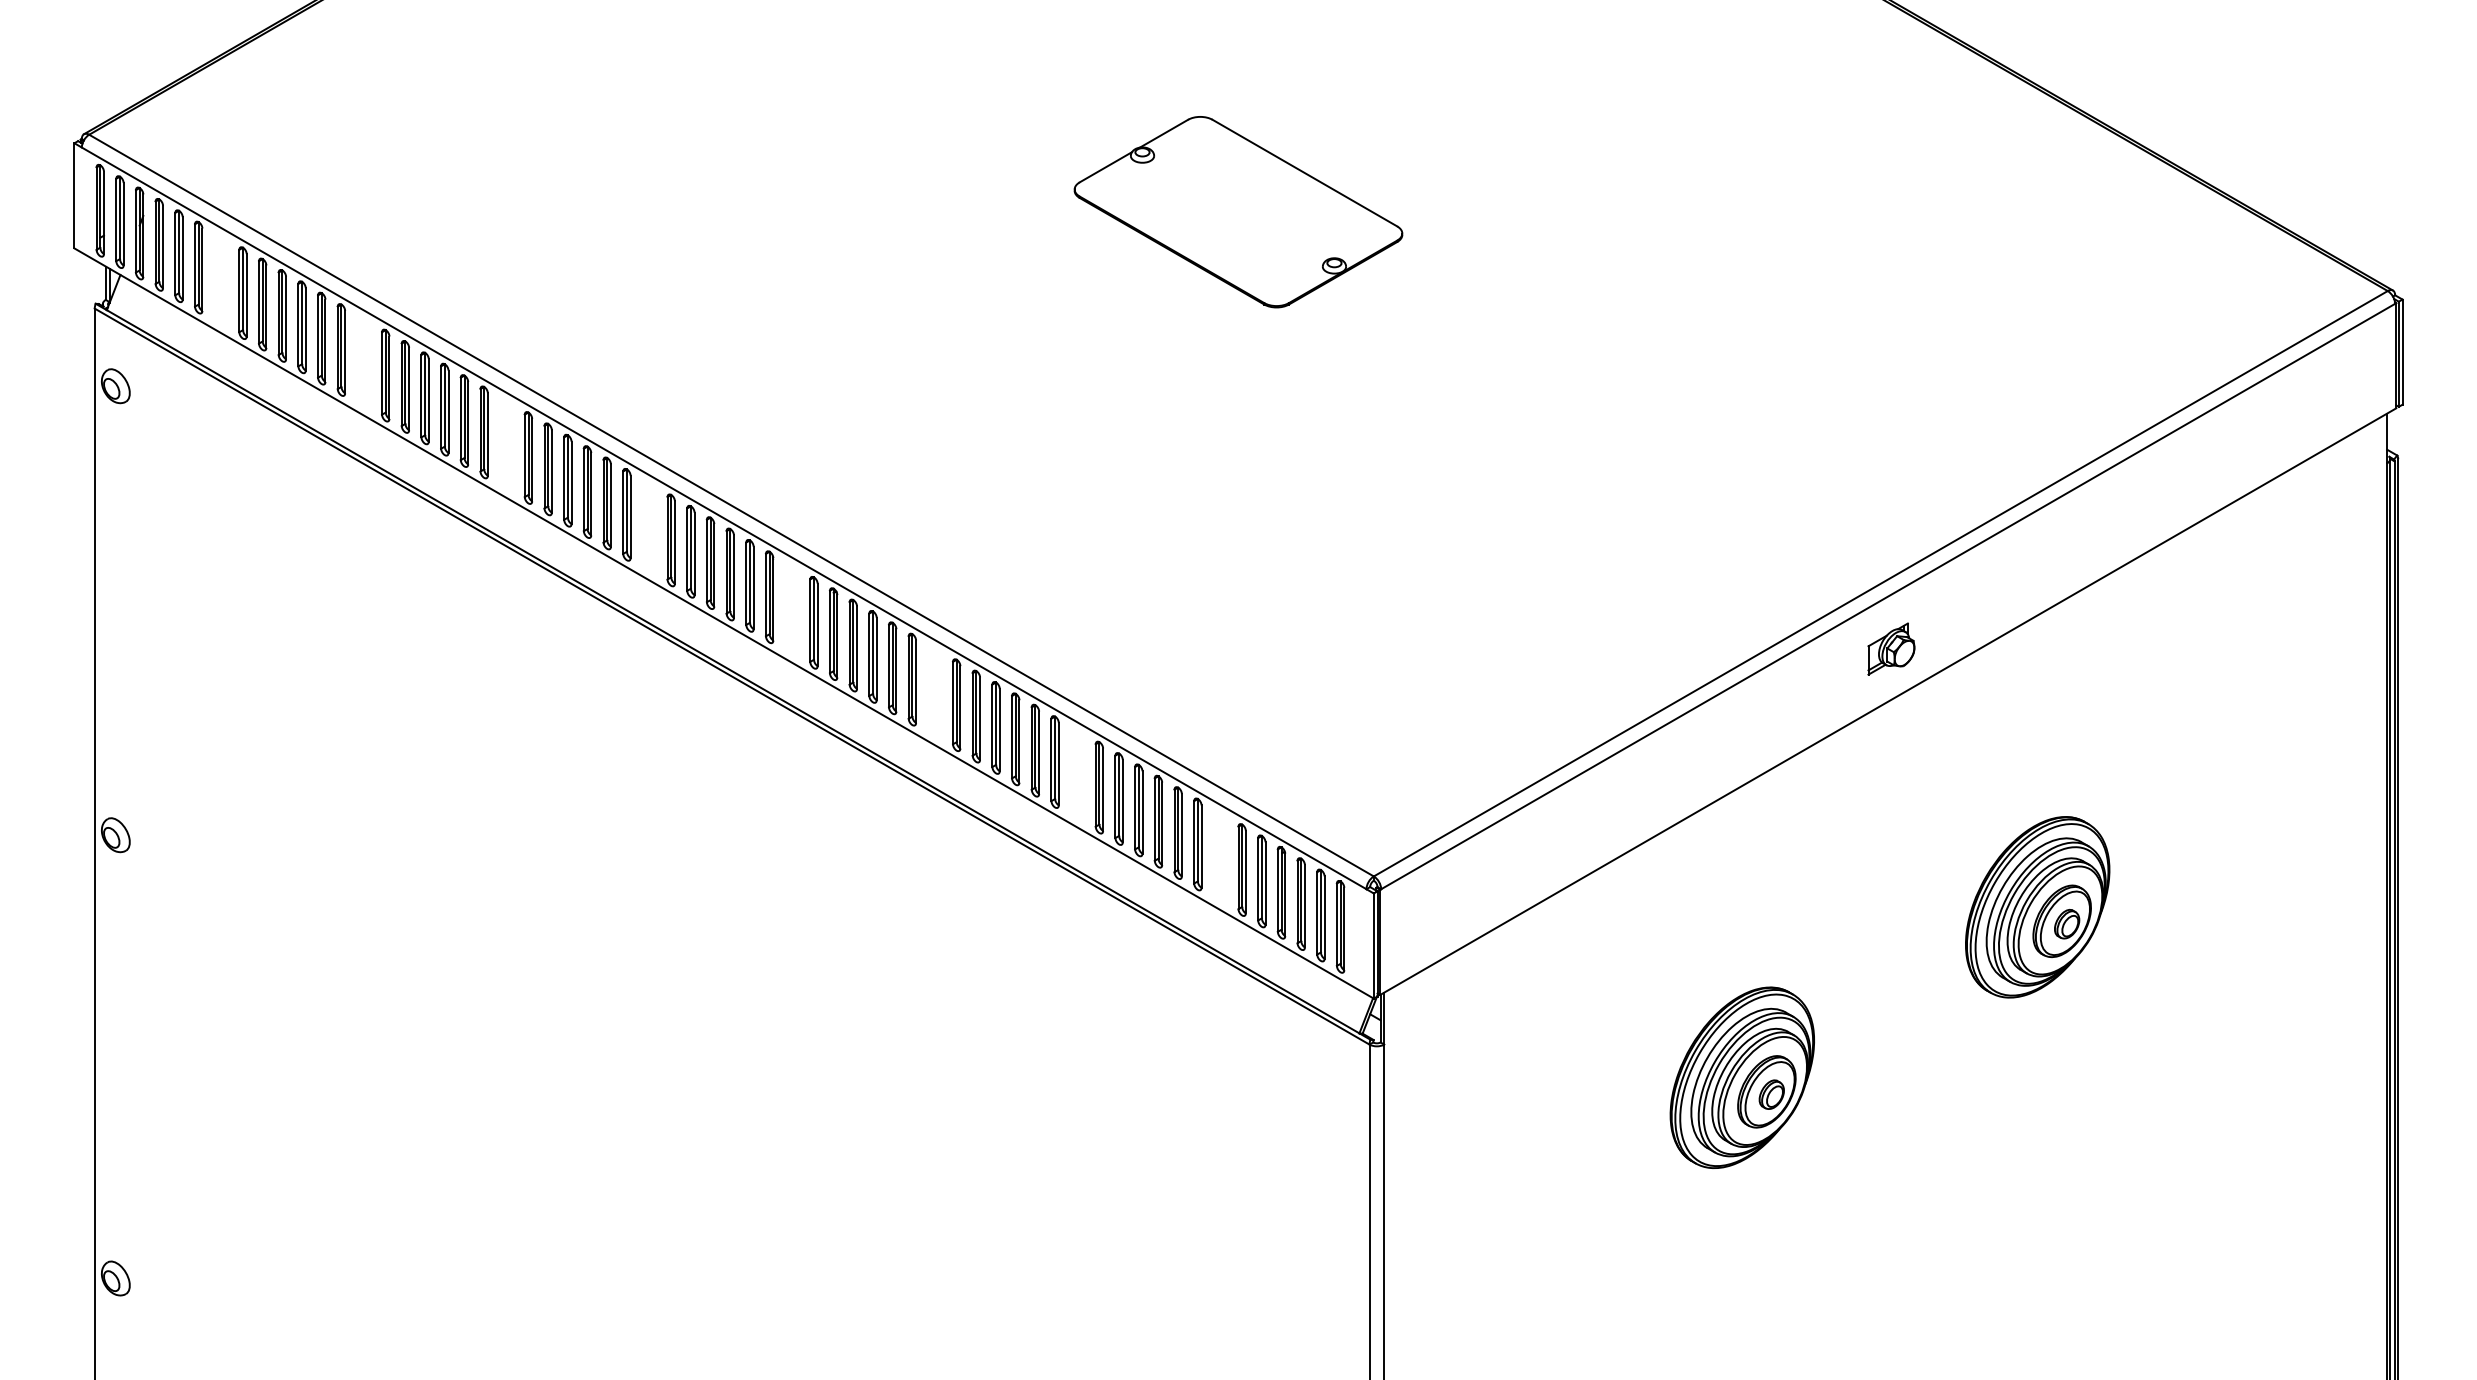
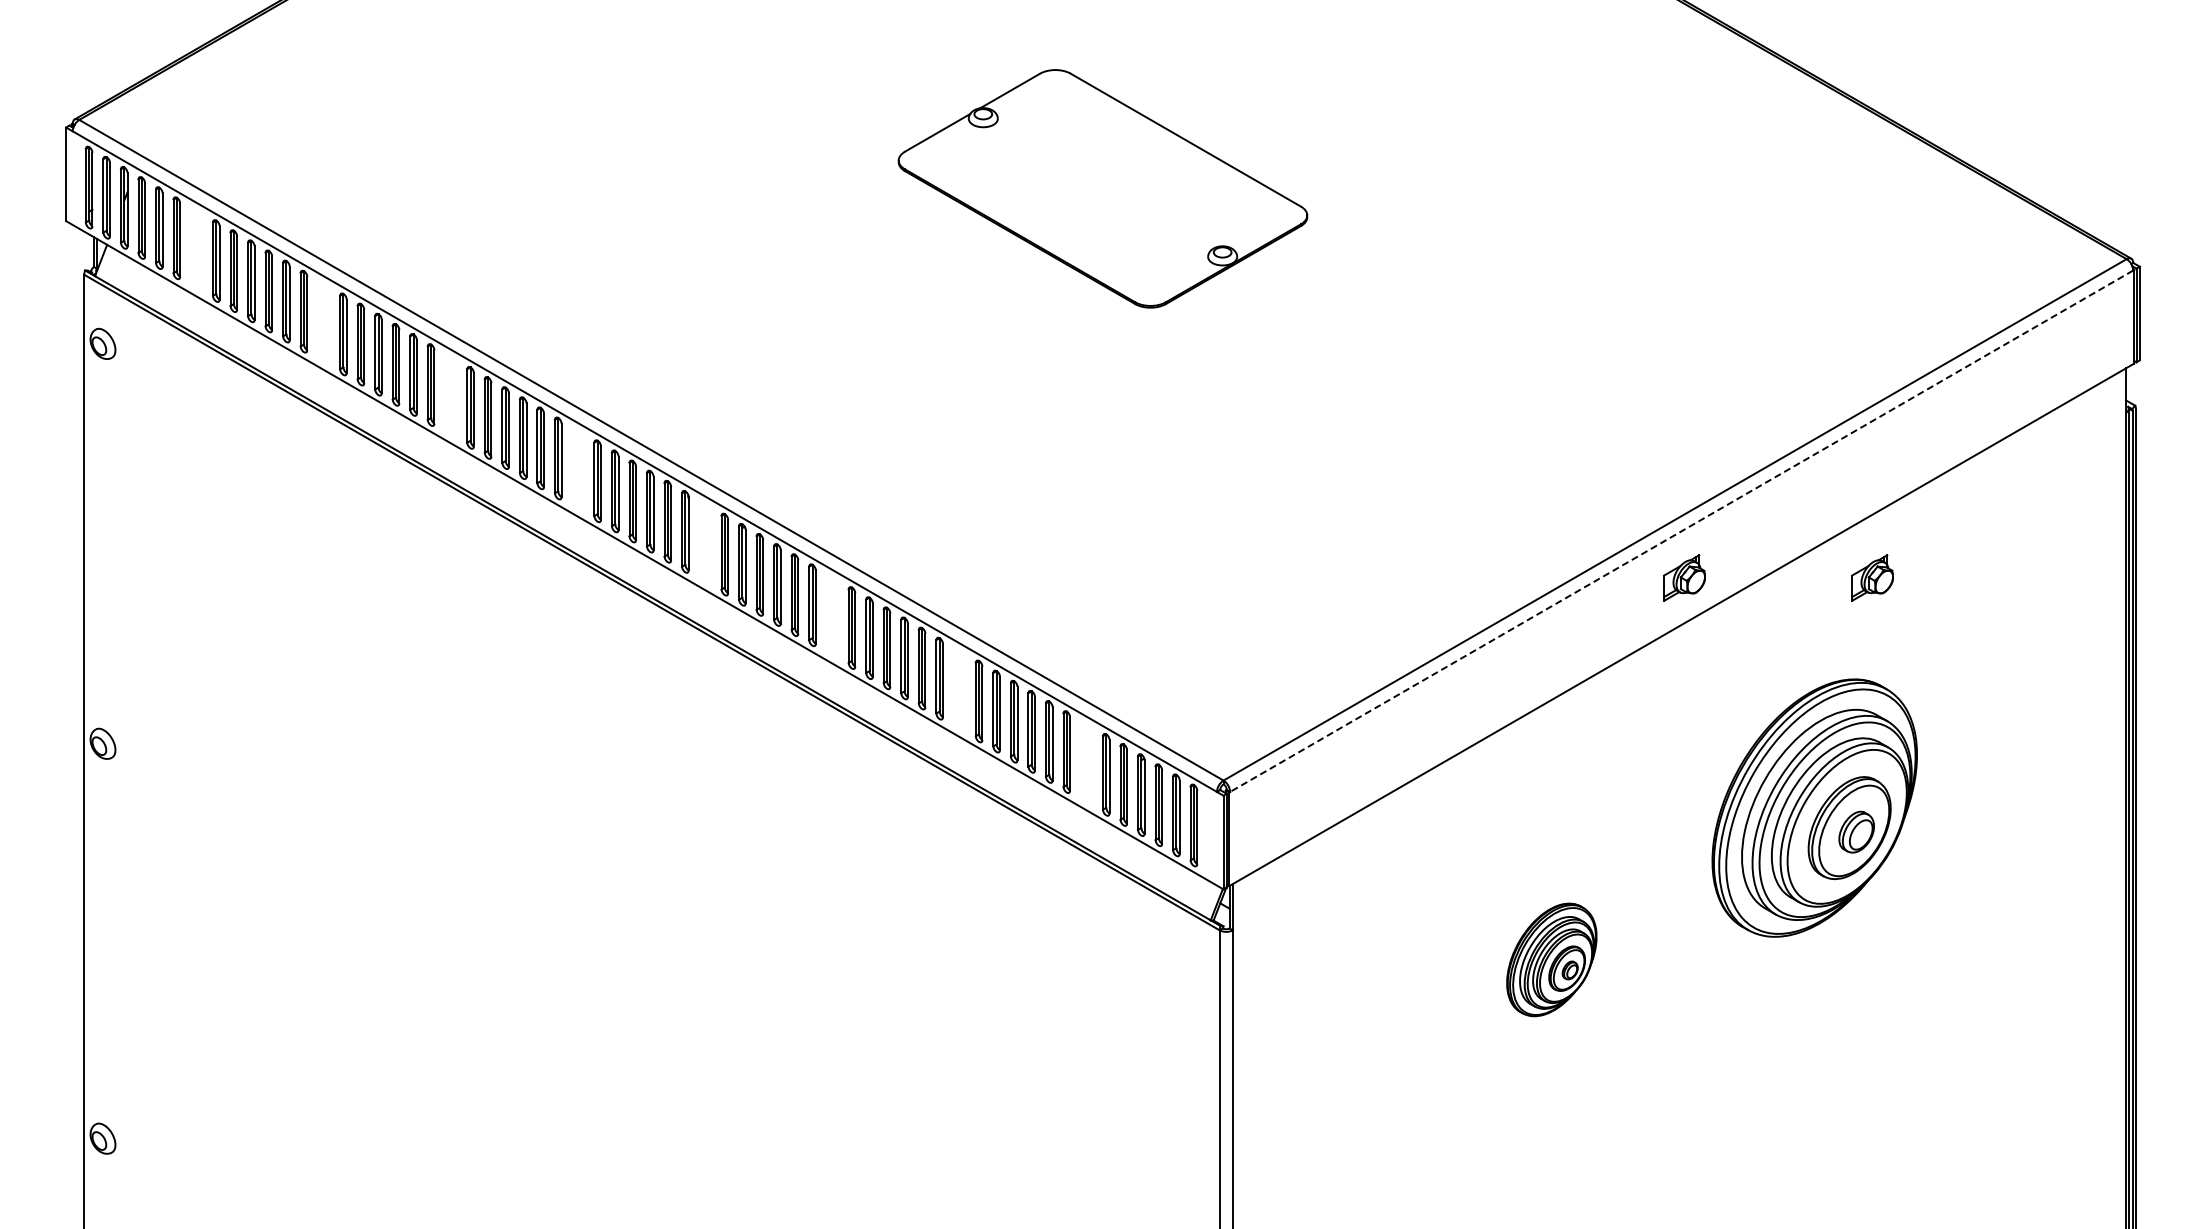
part: (1237, 211) -> (1102, 188), size x1.4
line: (1887, 596) -> (1681, 531), solid -> dashed
part: (2102, 648) -> (1872, 577), added
part: (2037, 906) -> (1814, 807), size x1.6
part: (1742, 1077) -> (1551, 959), size x0.7

